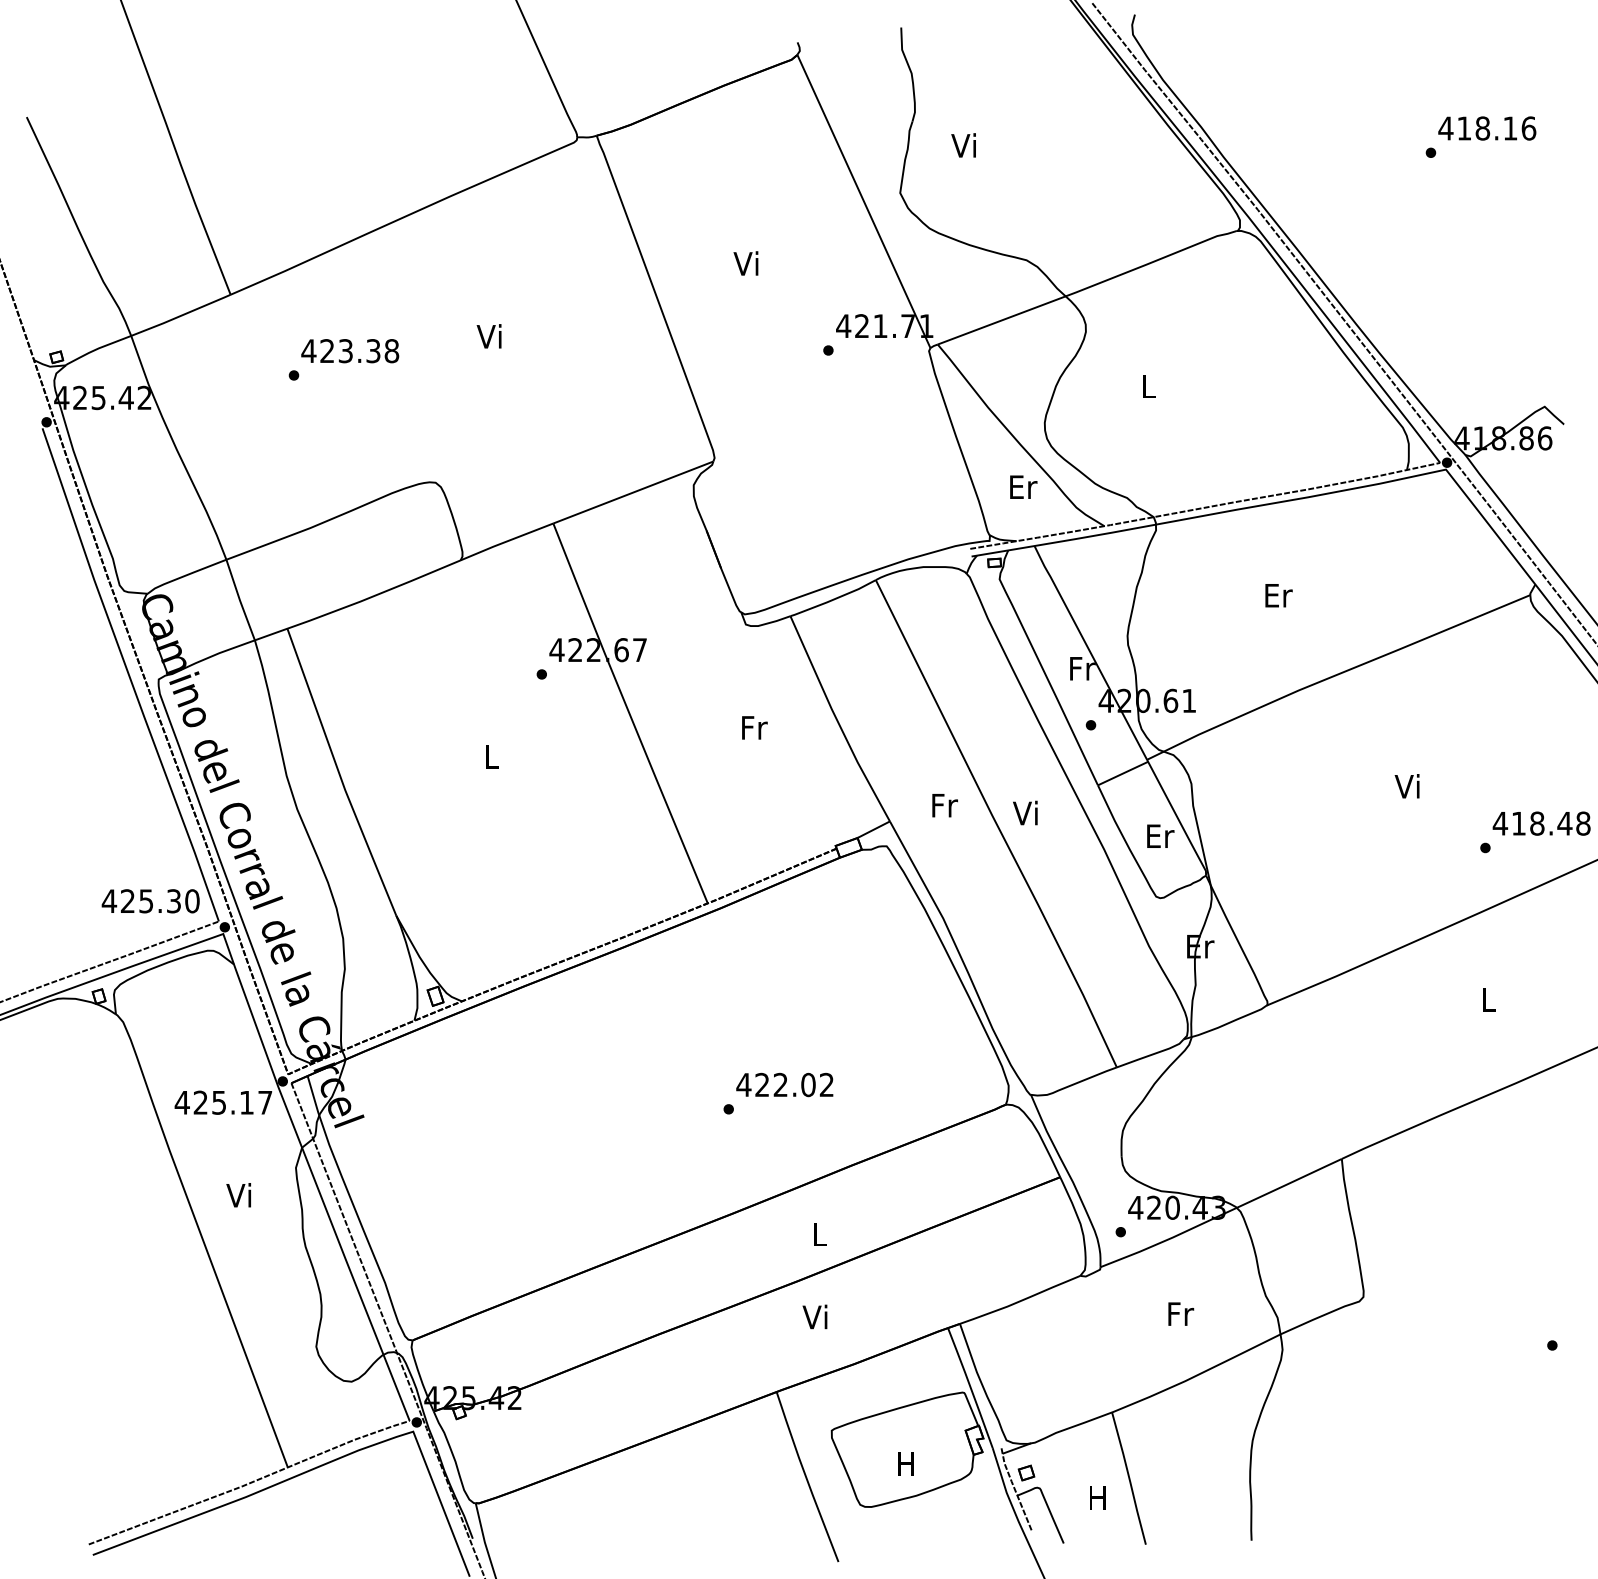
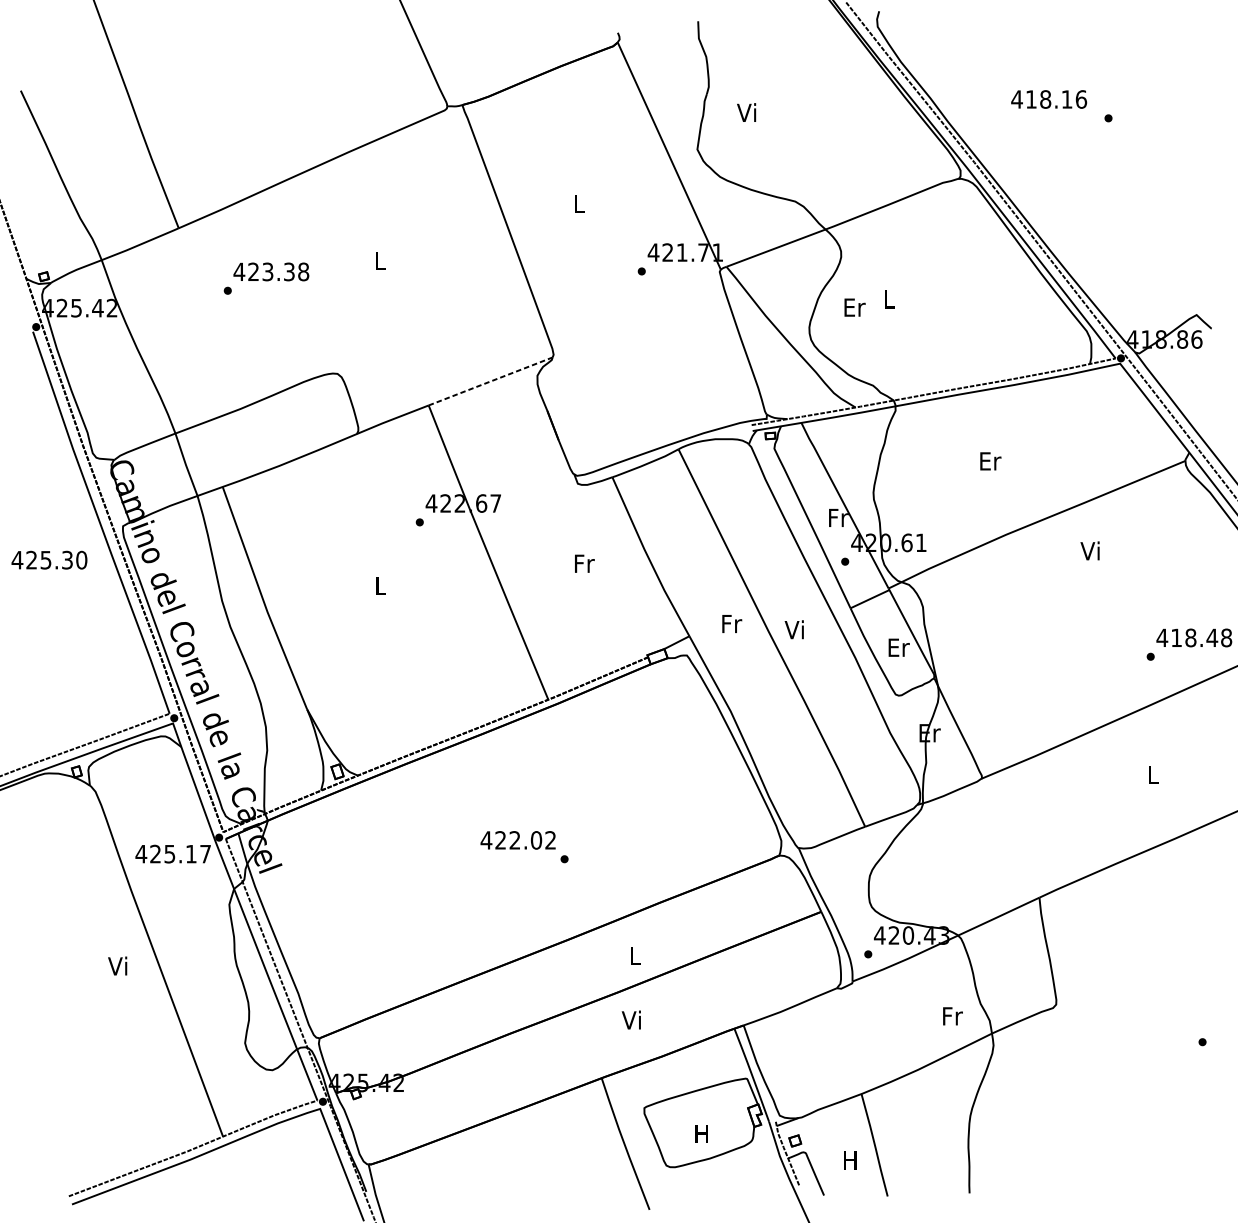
text: (1487, 128) -> (1049, 99), moved
text: (745, 263) -> (577, 204), Vi -> L
text: (488, 336) -> (378, 260), Vi -> L
text: (1023, 486) -> (854, 307), moved
line: (633, 492) -> (490, 381), solid -> dashed
text: (1406, 786) -> (1089, 551), moved
text: (150, 901) -> (49, 560), moved
text: (784, 1084) -> (517, 840), moved
text: (238, 1195) -> (117, 966), moved
text: (1181, 1313) -> (953, 1015), moved

